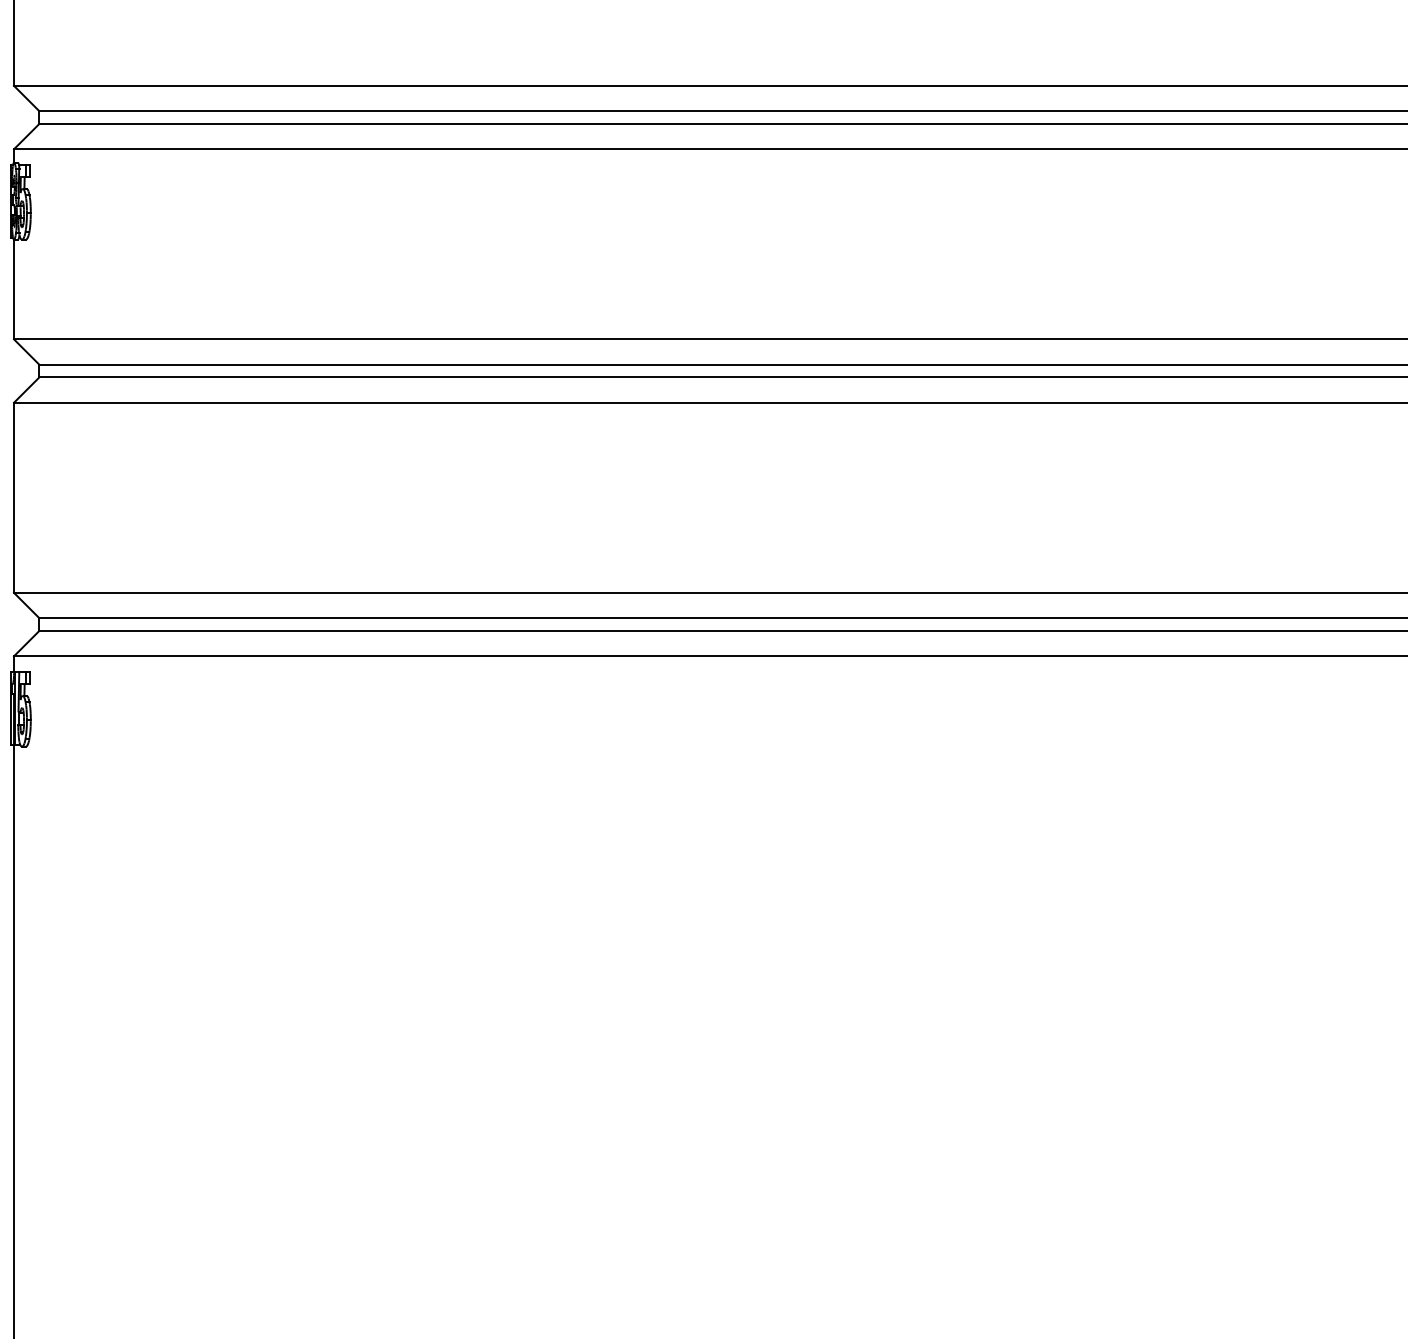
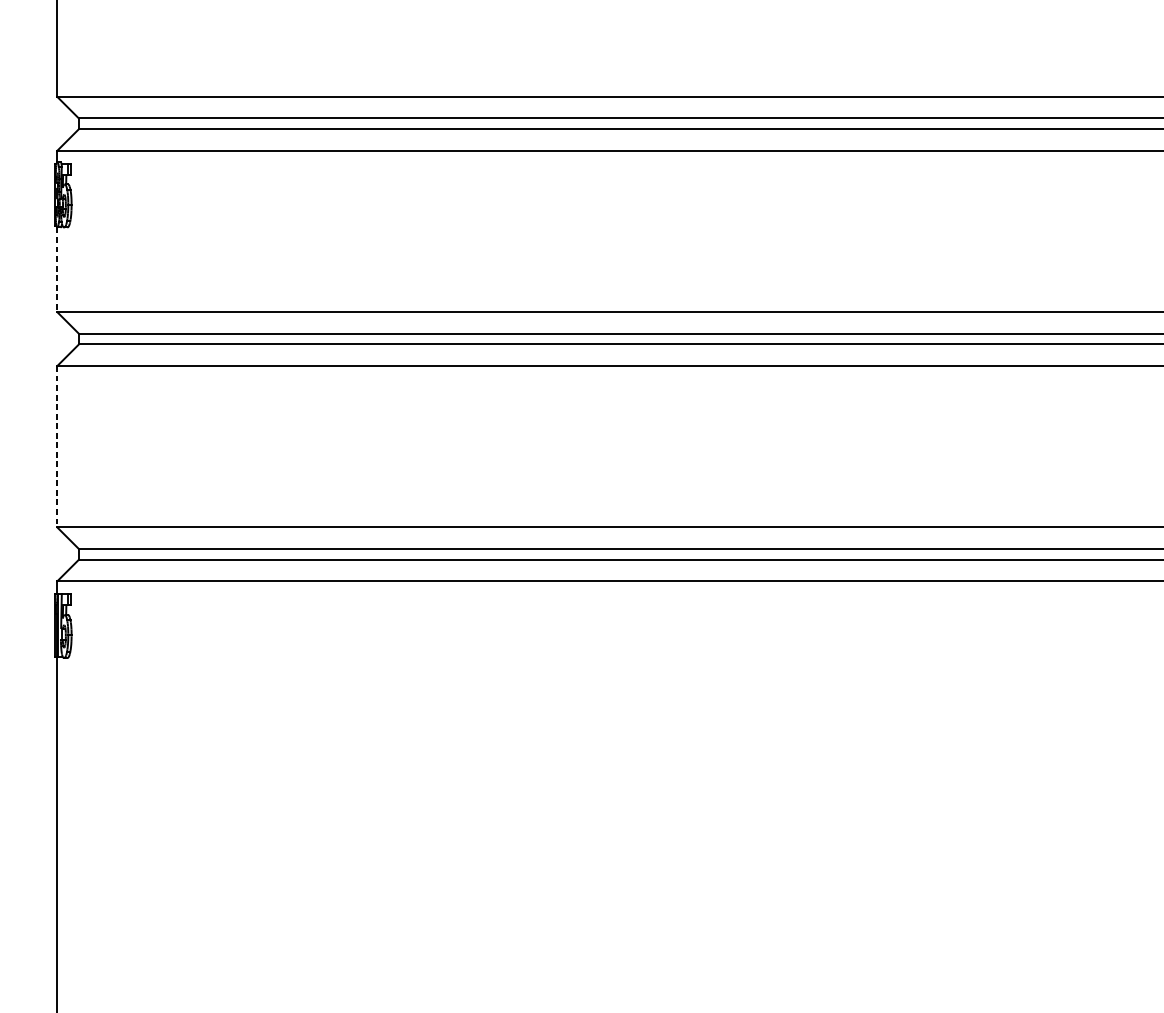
line: (14, 289) -> (57, 269), solid -> dashed
line: (14, 498) -> (57, 447), solid -> dashed

